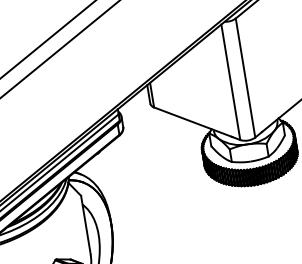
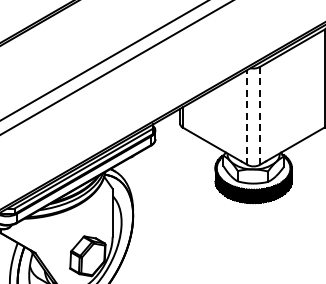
line: (245, 78) -> (259, 116), solid -> dashed
line: (230, 81) -> (247, 116), solid -> dashed

